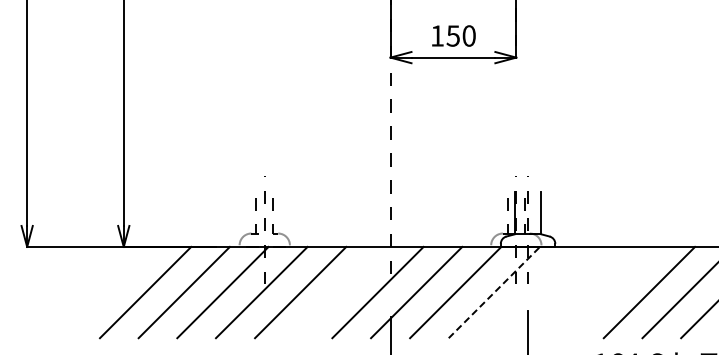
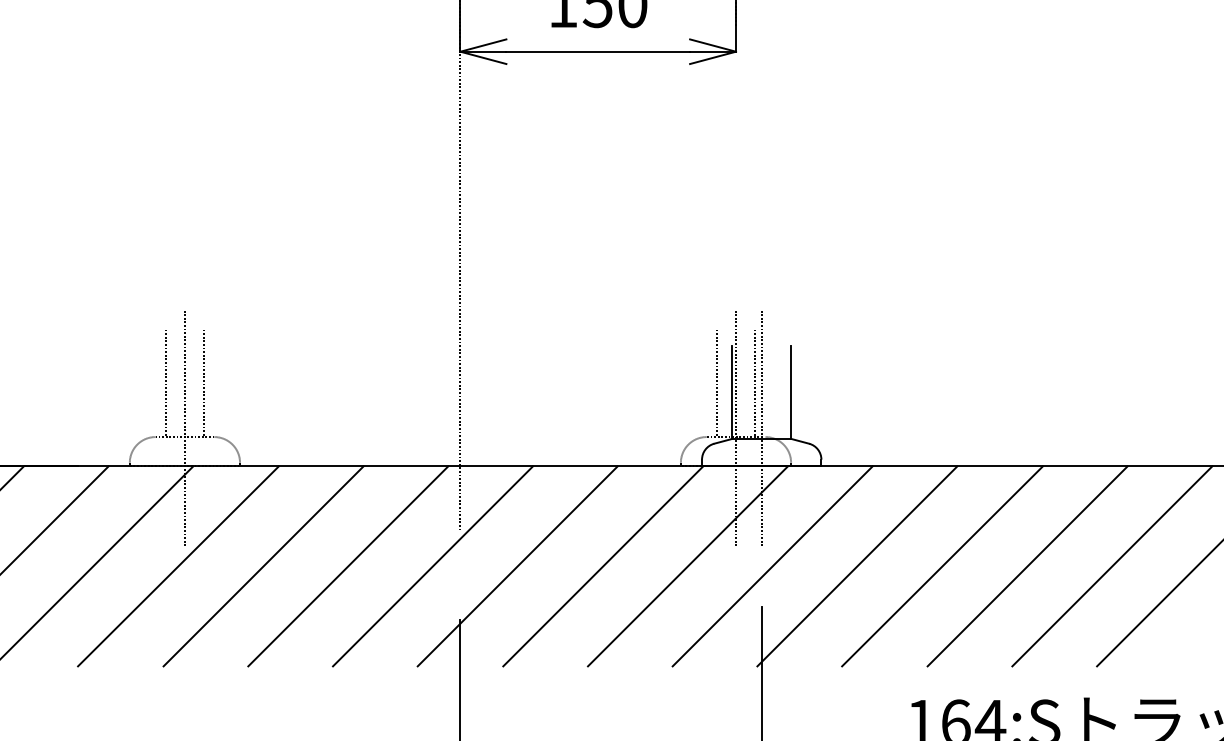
line: (338, 292) -> (346, 566), added
line: (494, 292) -> (688, 566), dashed -> solid
line: (532, 292) -> (771, 566), added
line: (571, 292) -> (856, 566), added
line: (610, 292) -> (942, 566), added

